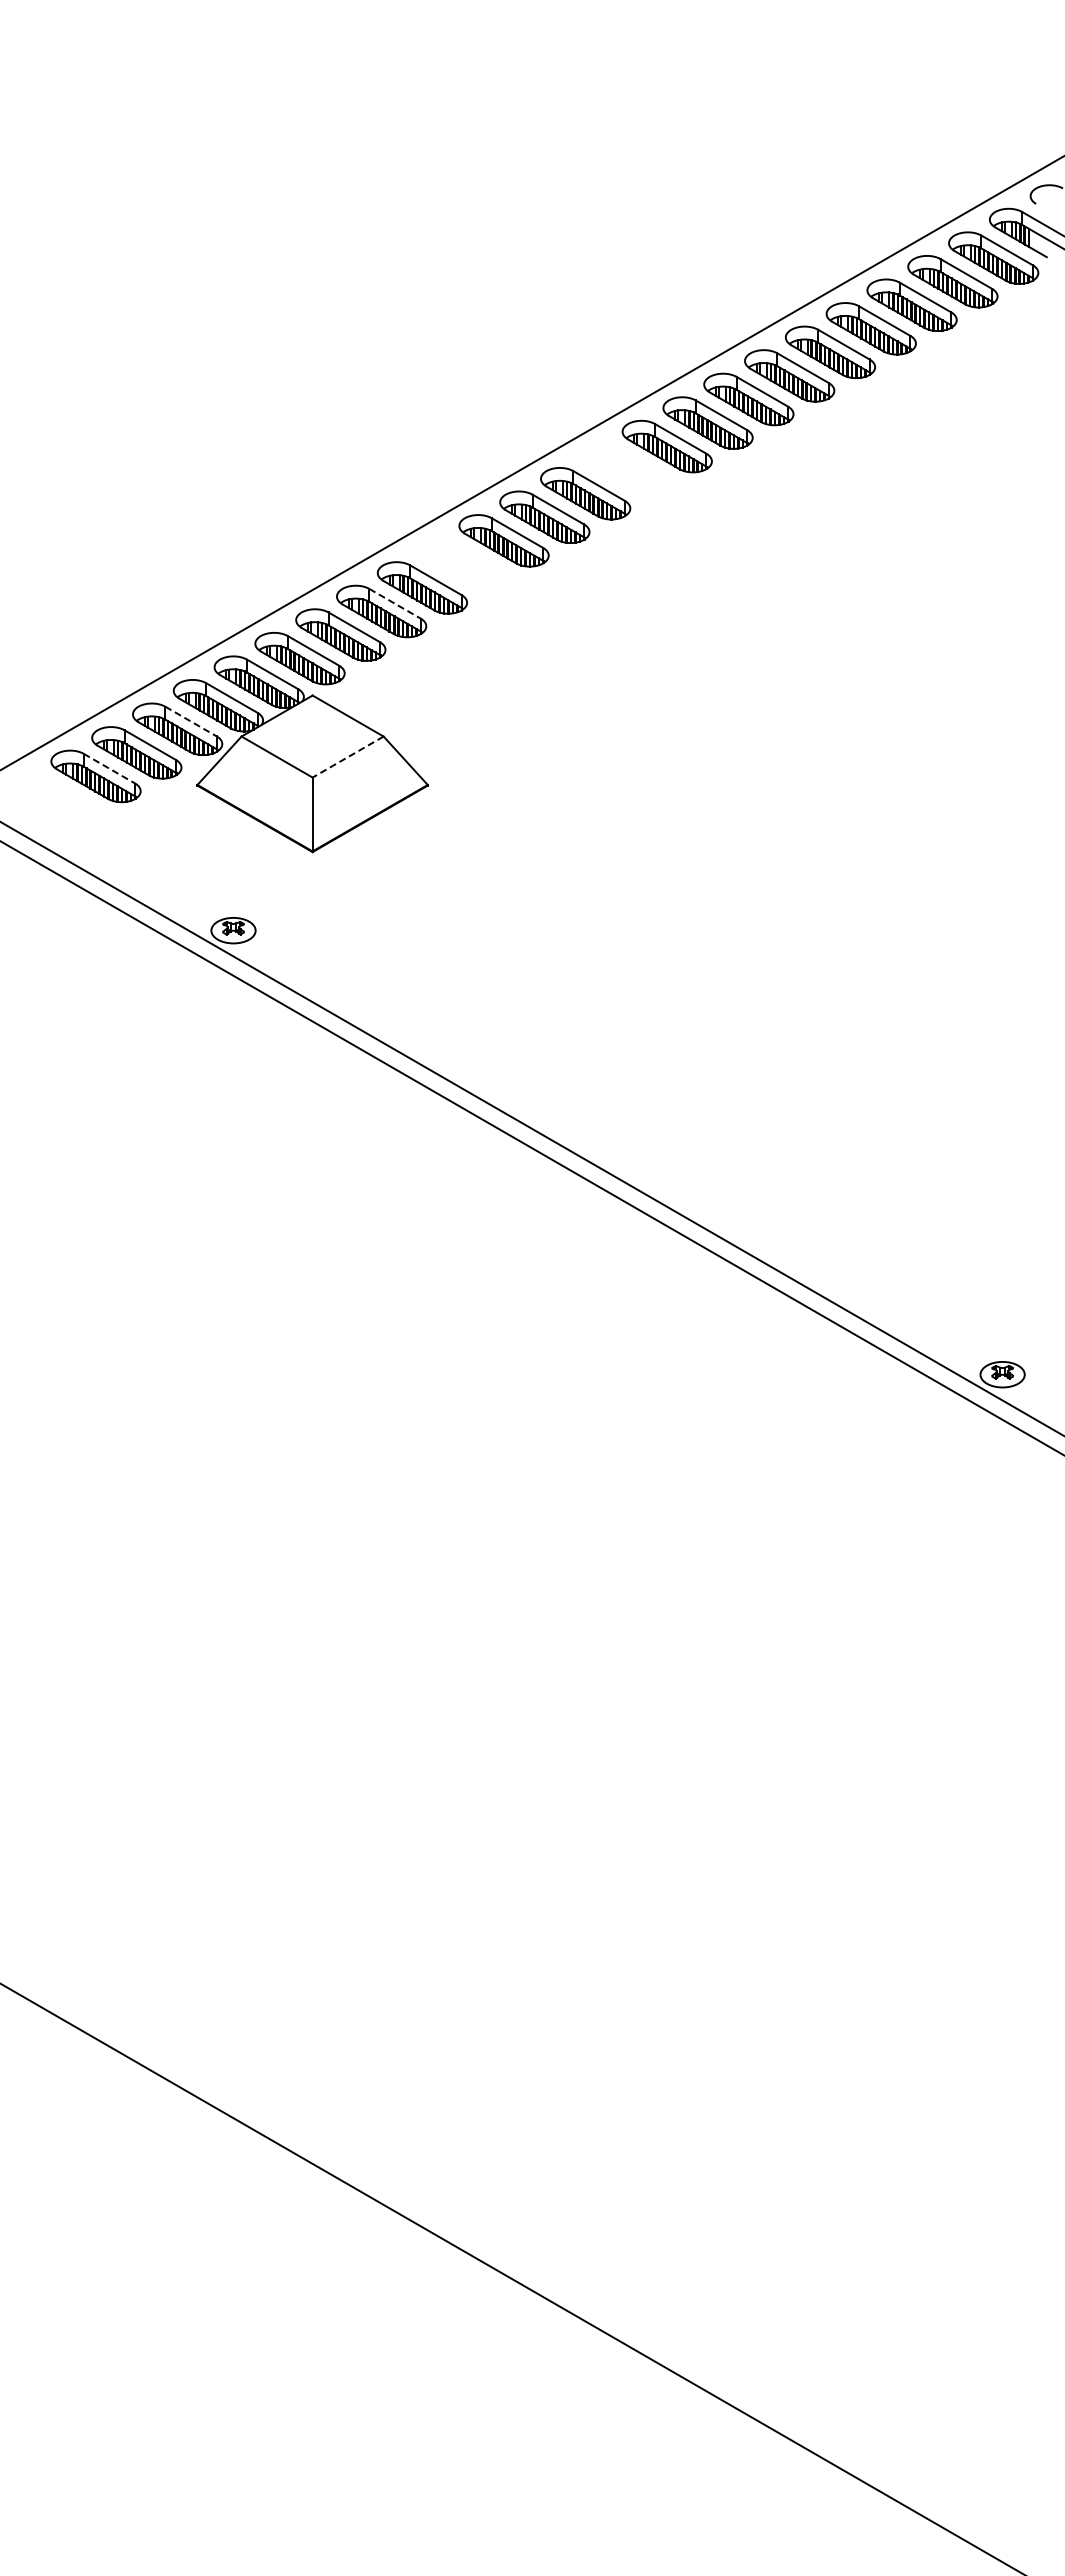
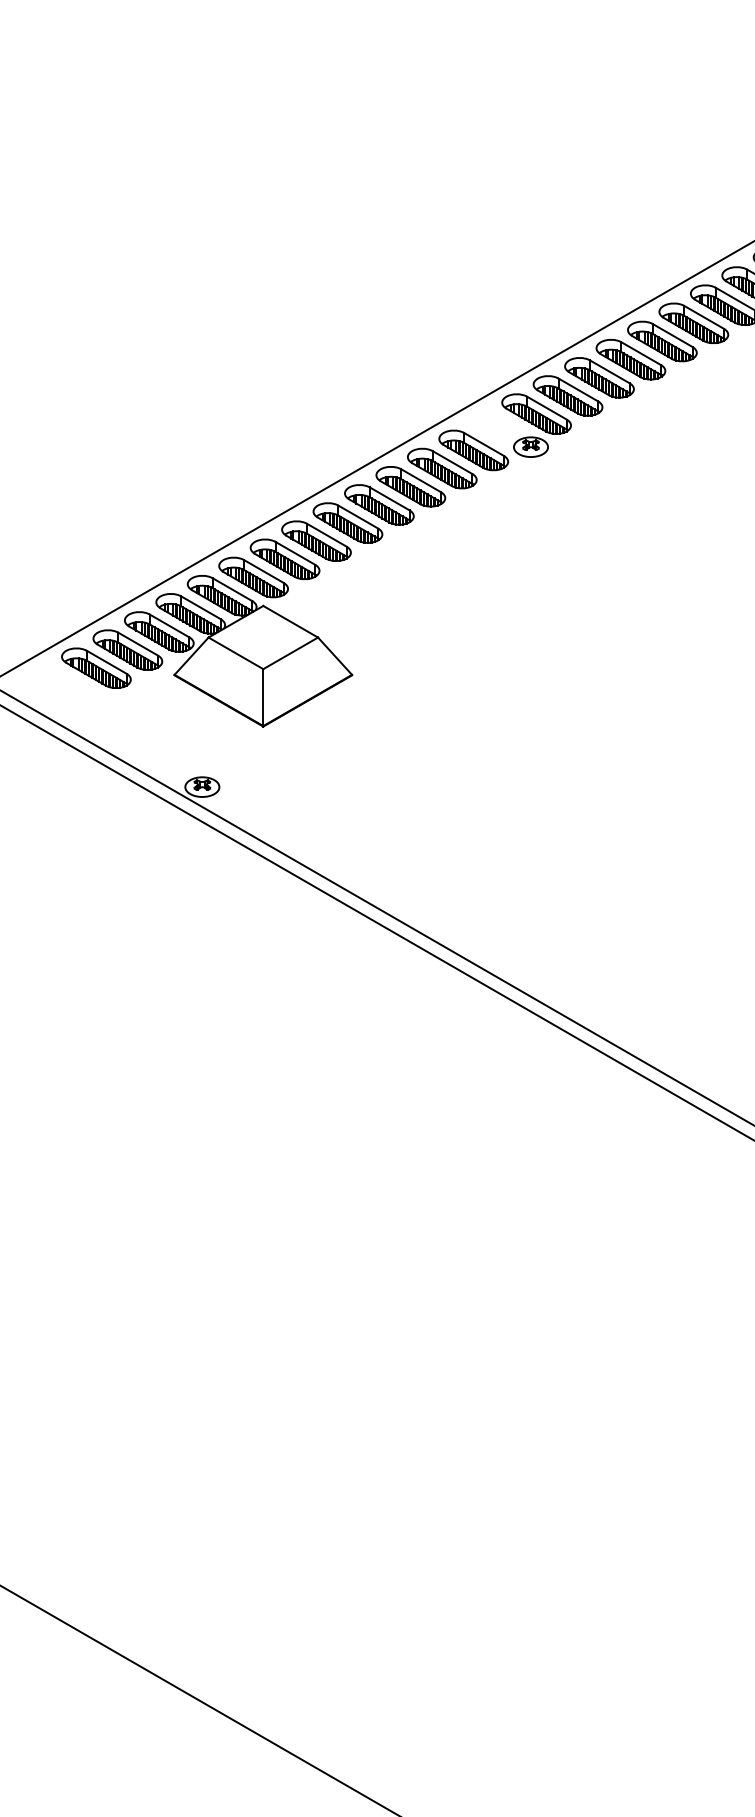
part: (659, 489) -> (530, 447), added
part: (462, 563) -> (378, 504), added
line: (395, 603) -> (327, 535), dashed -> solid
line: (191, 721) -> (169, 625), dashed -> solid
line: (347, 757) -> (290, 653), dashed -> solid
line: (109, 768) -> (106, 662), dashed -> solid

